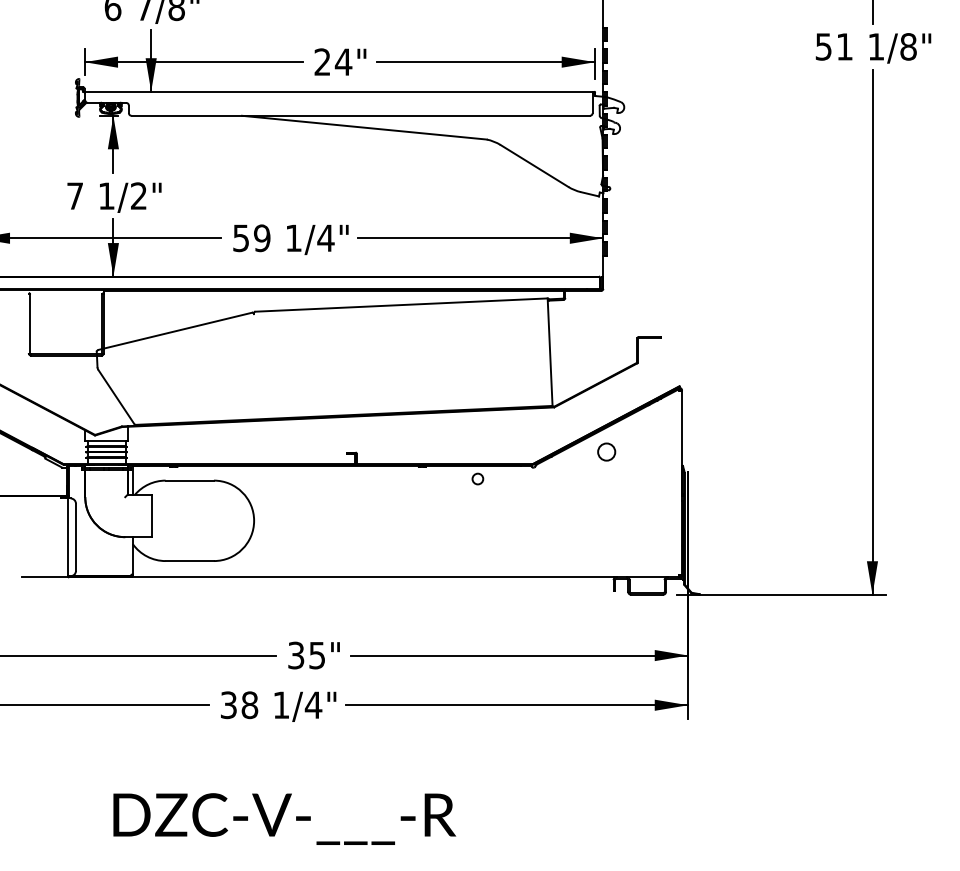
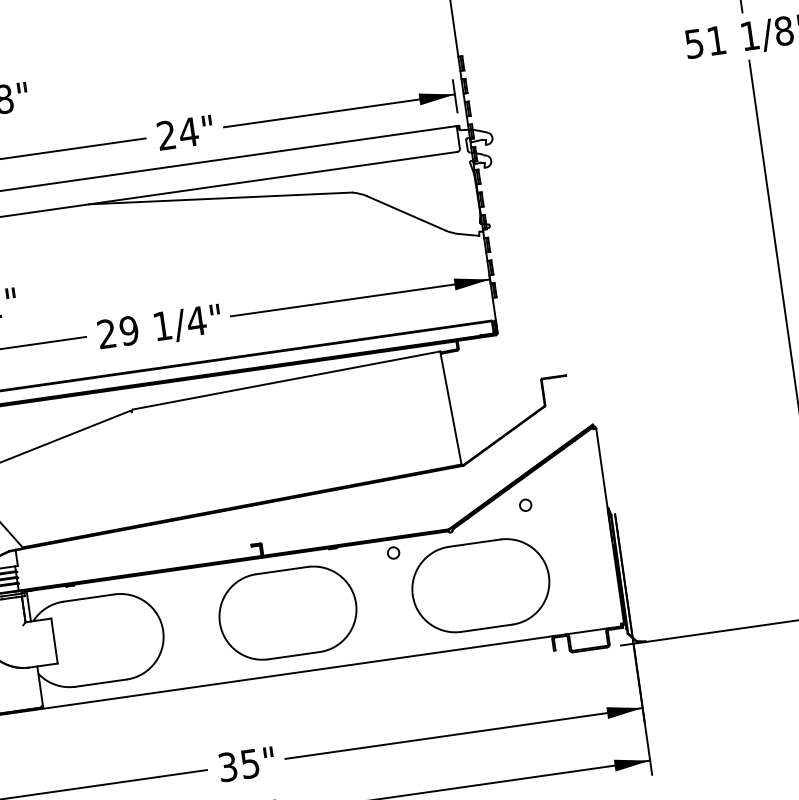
text: (240, 238) -> (106, 334), 59 -> 29
circle: (606, 452) -> (525, 505), size x0.62
part: (371, 520) -> (287, 612), added
part: (554, 520) -> (480, 585), added

